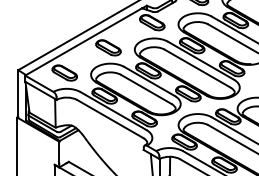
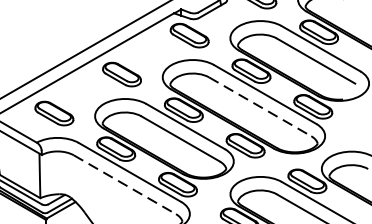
line: (198, 68) -> (261, 106), solid -> dashed
line: (110, 119) -> (125, 185), solid -> dashed

